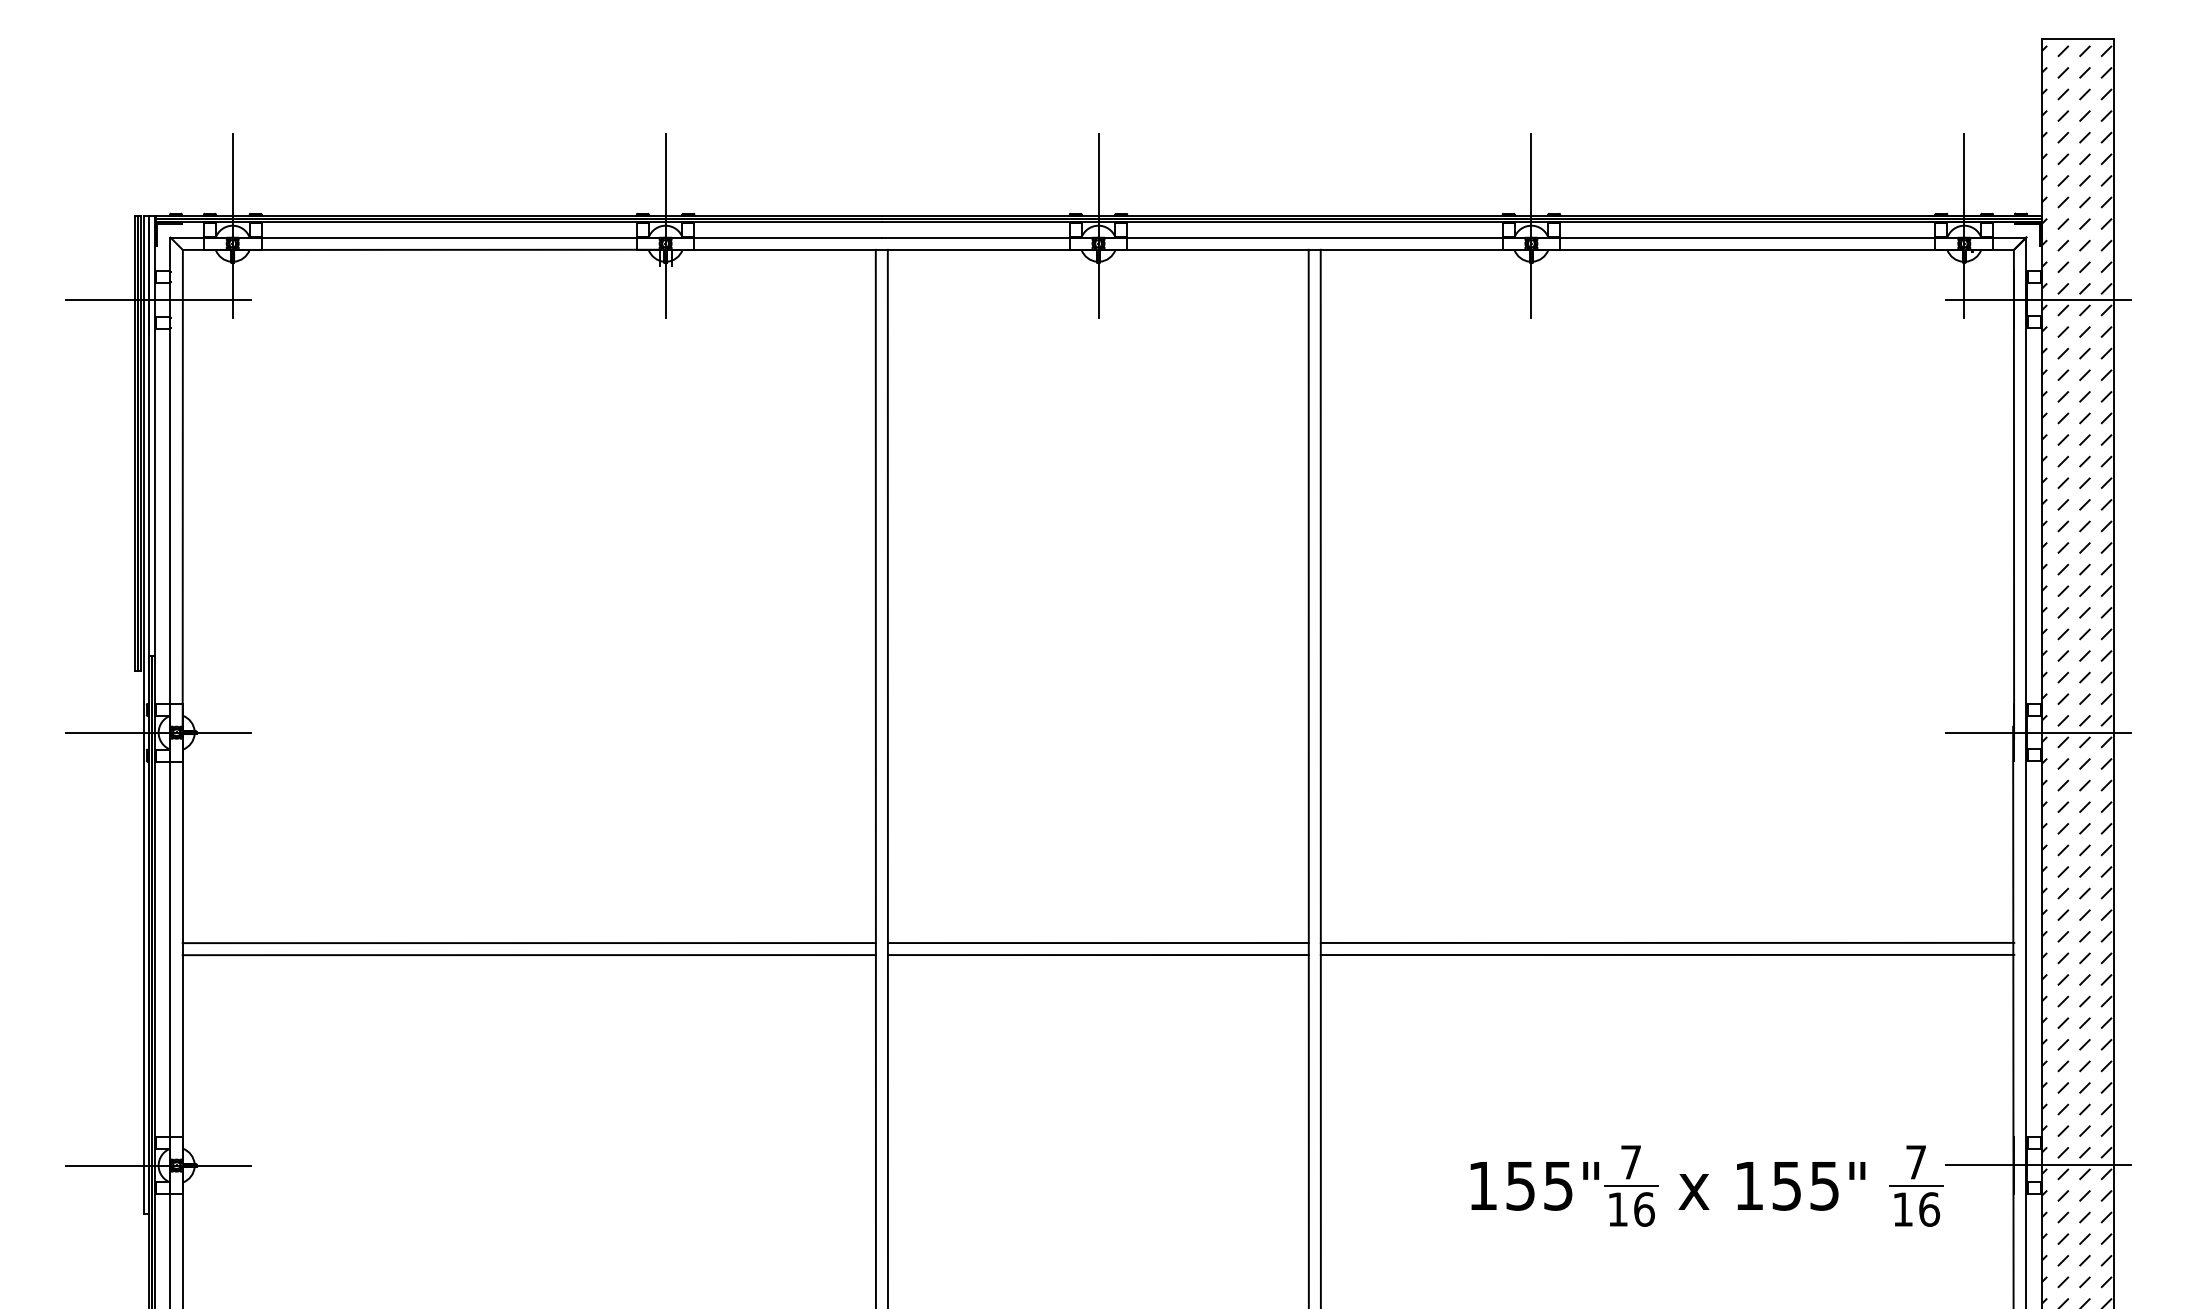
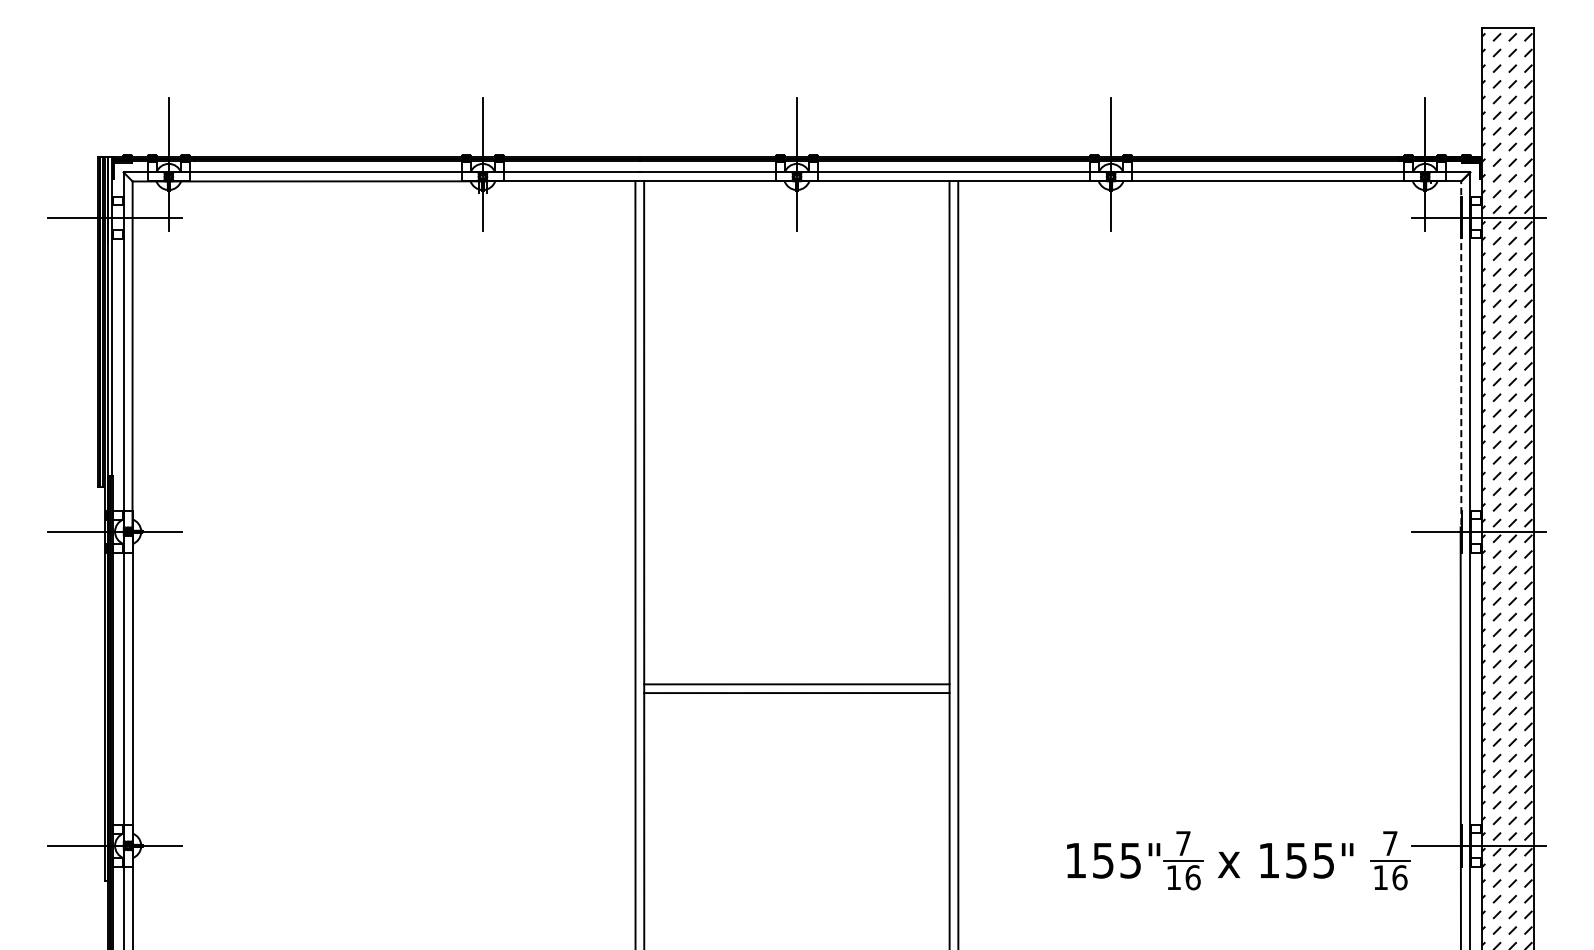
line: (2014, 493) -> (1461, 358), solid -> dashed
line: (528, 943) -> (383, 684), removed
line: (1667, 943) -> (1209, 684), removed
line: (1667, 954) -> (1209, 692), removed
line: (528, 955) -> (383, 693), removed

